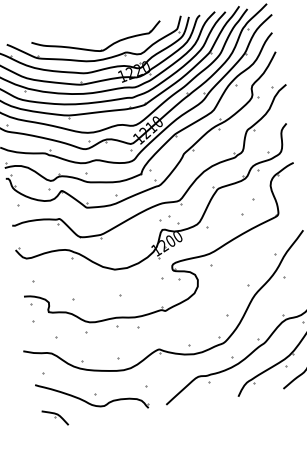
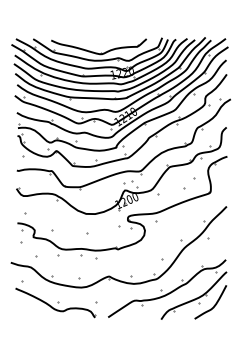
part: (55, 417) -> (26, 314), removed

